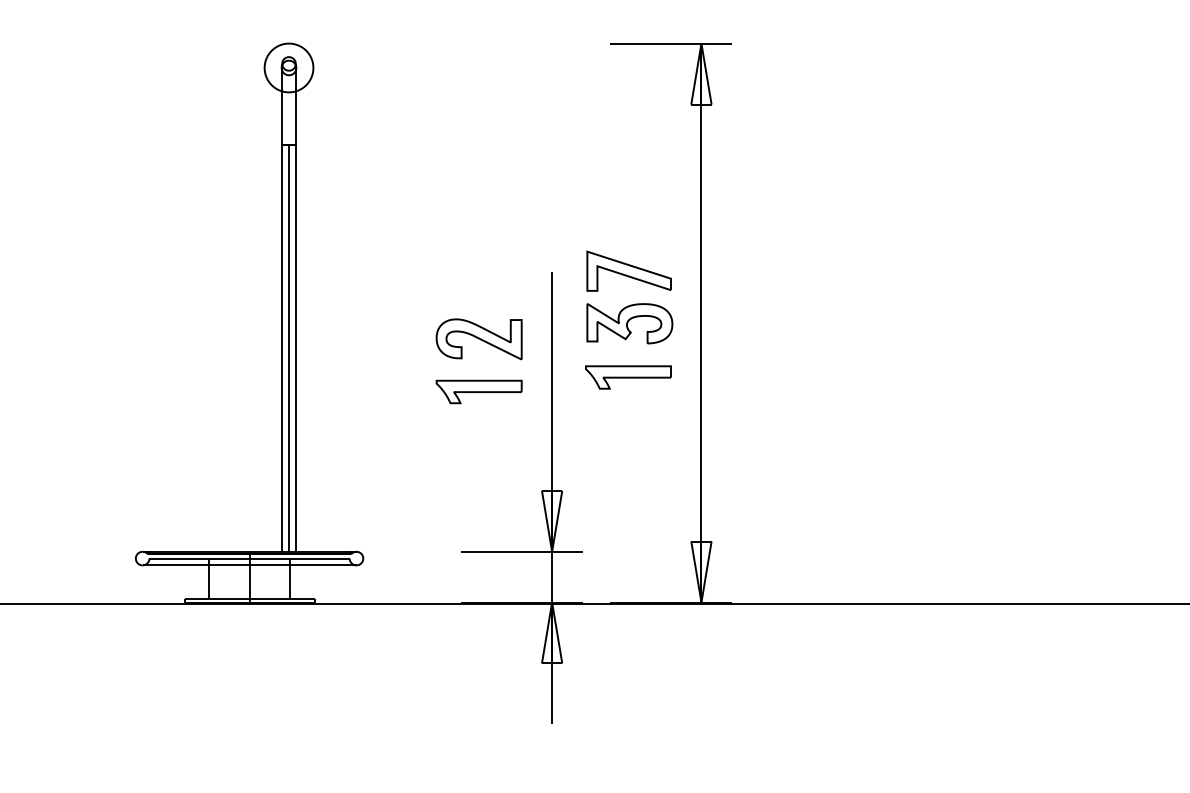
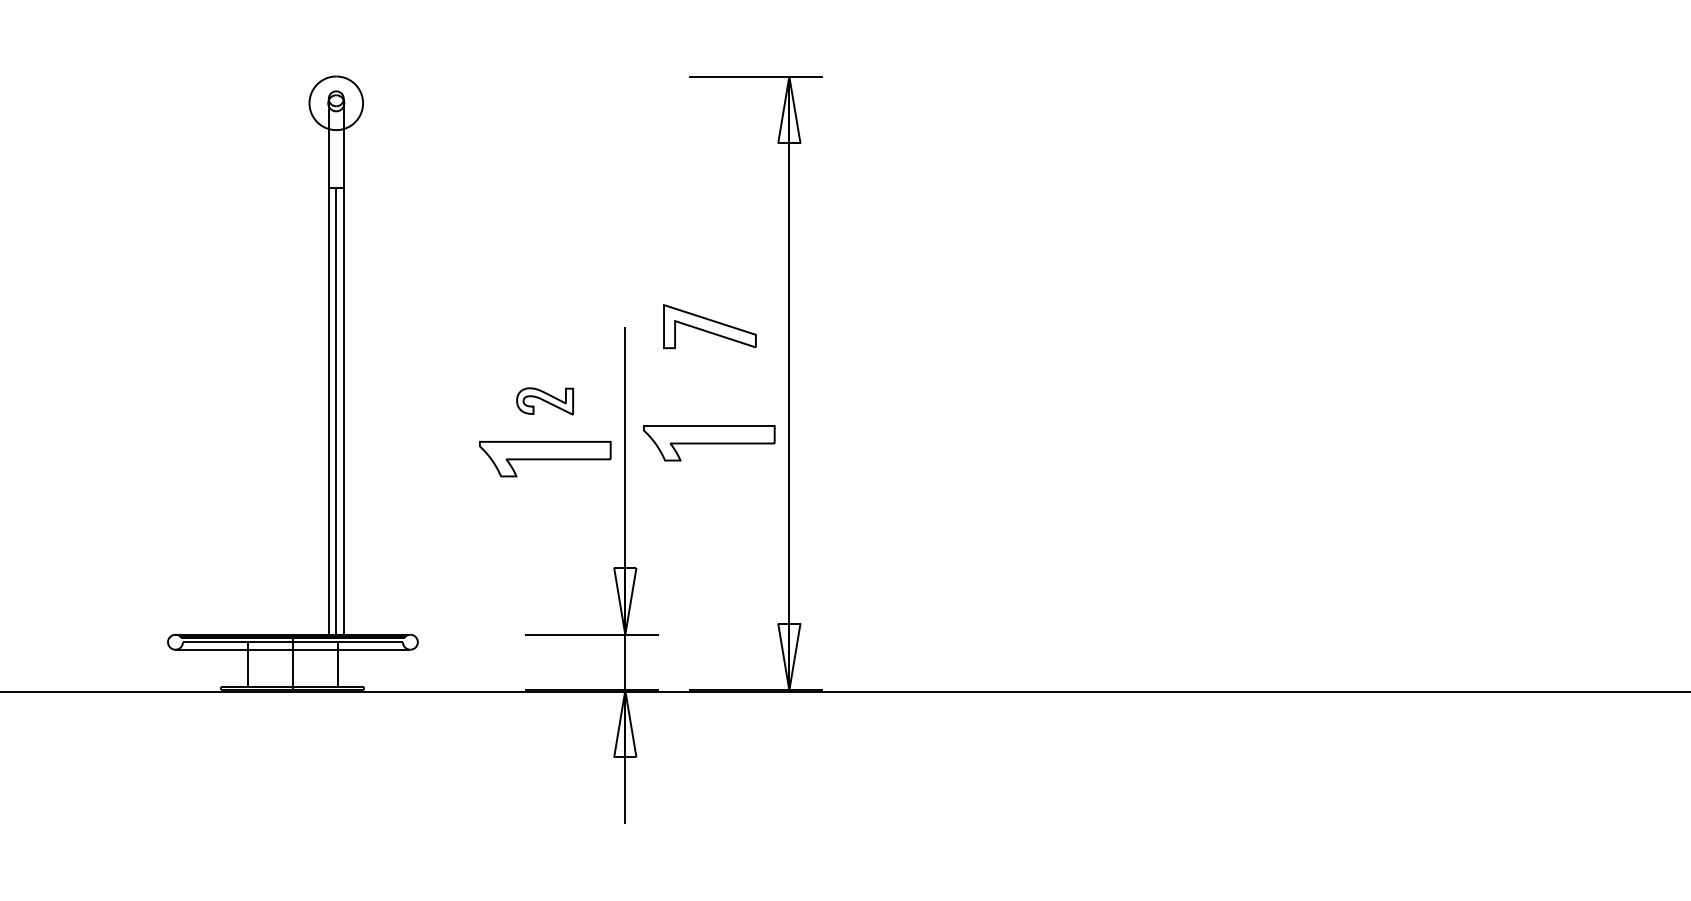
part: (629, 323) -> (710, 383), removed
part: (478, 339) -> (544, 401), size x0.6
part: (627, 377) -> (708, 443), size x1.4
part: (478, 392) -> (544, 459), size x1.4

